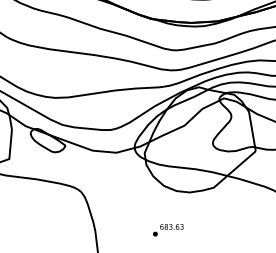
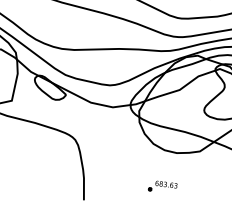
part: (168, 230) -> (162, 187), moved

